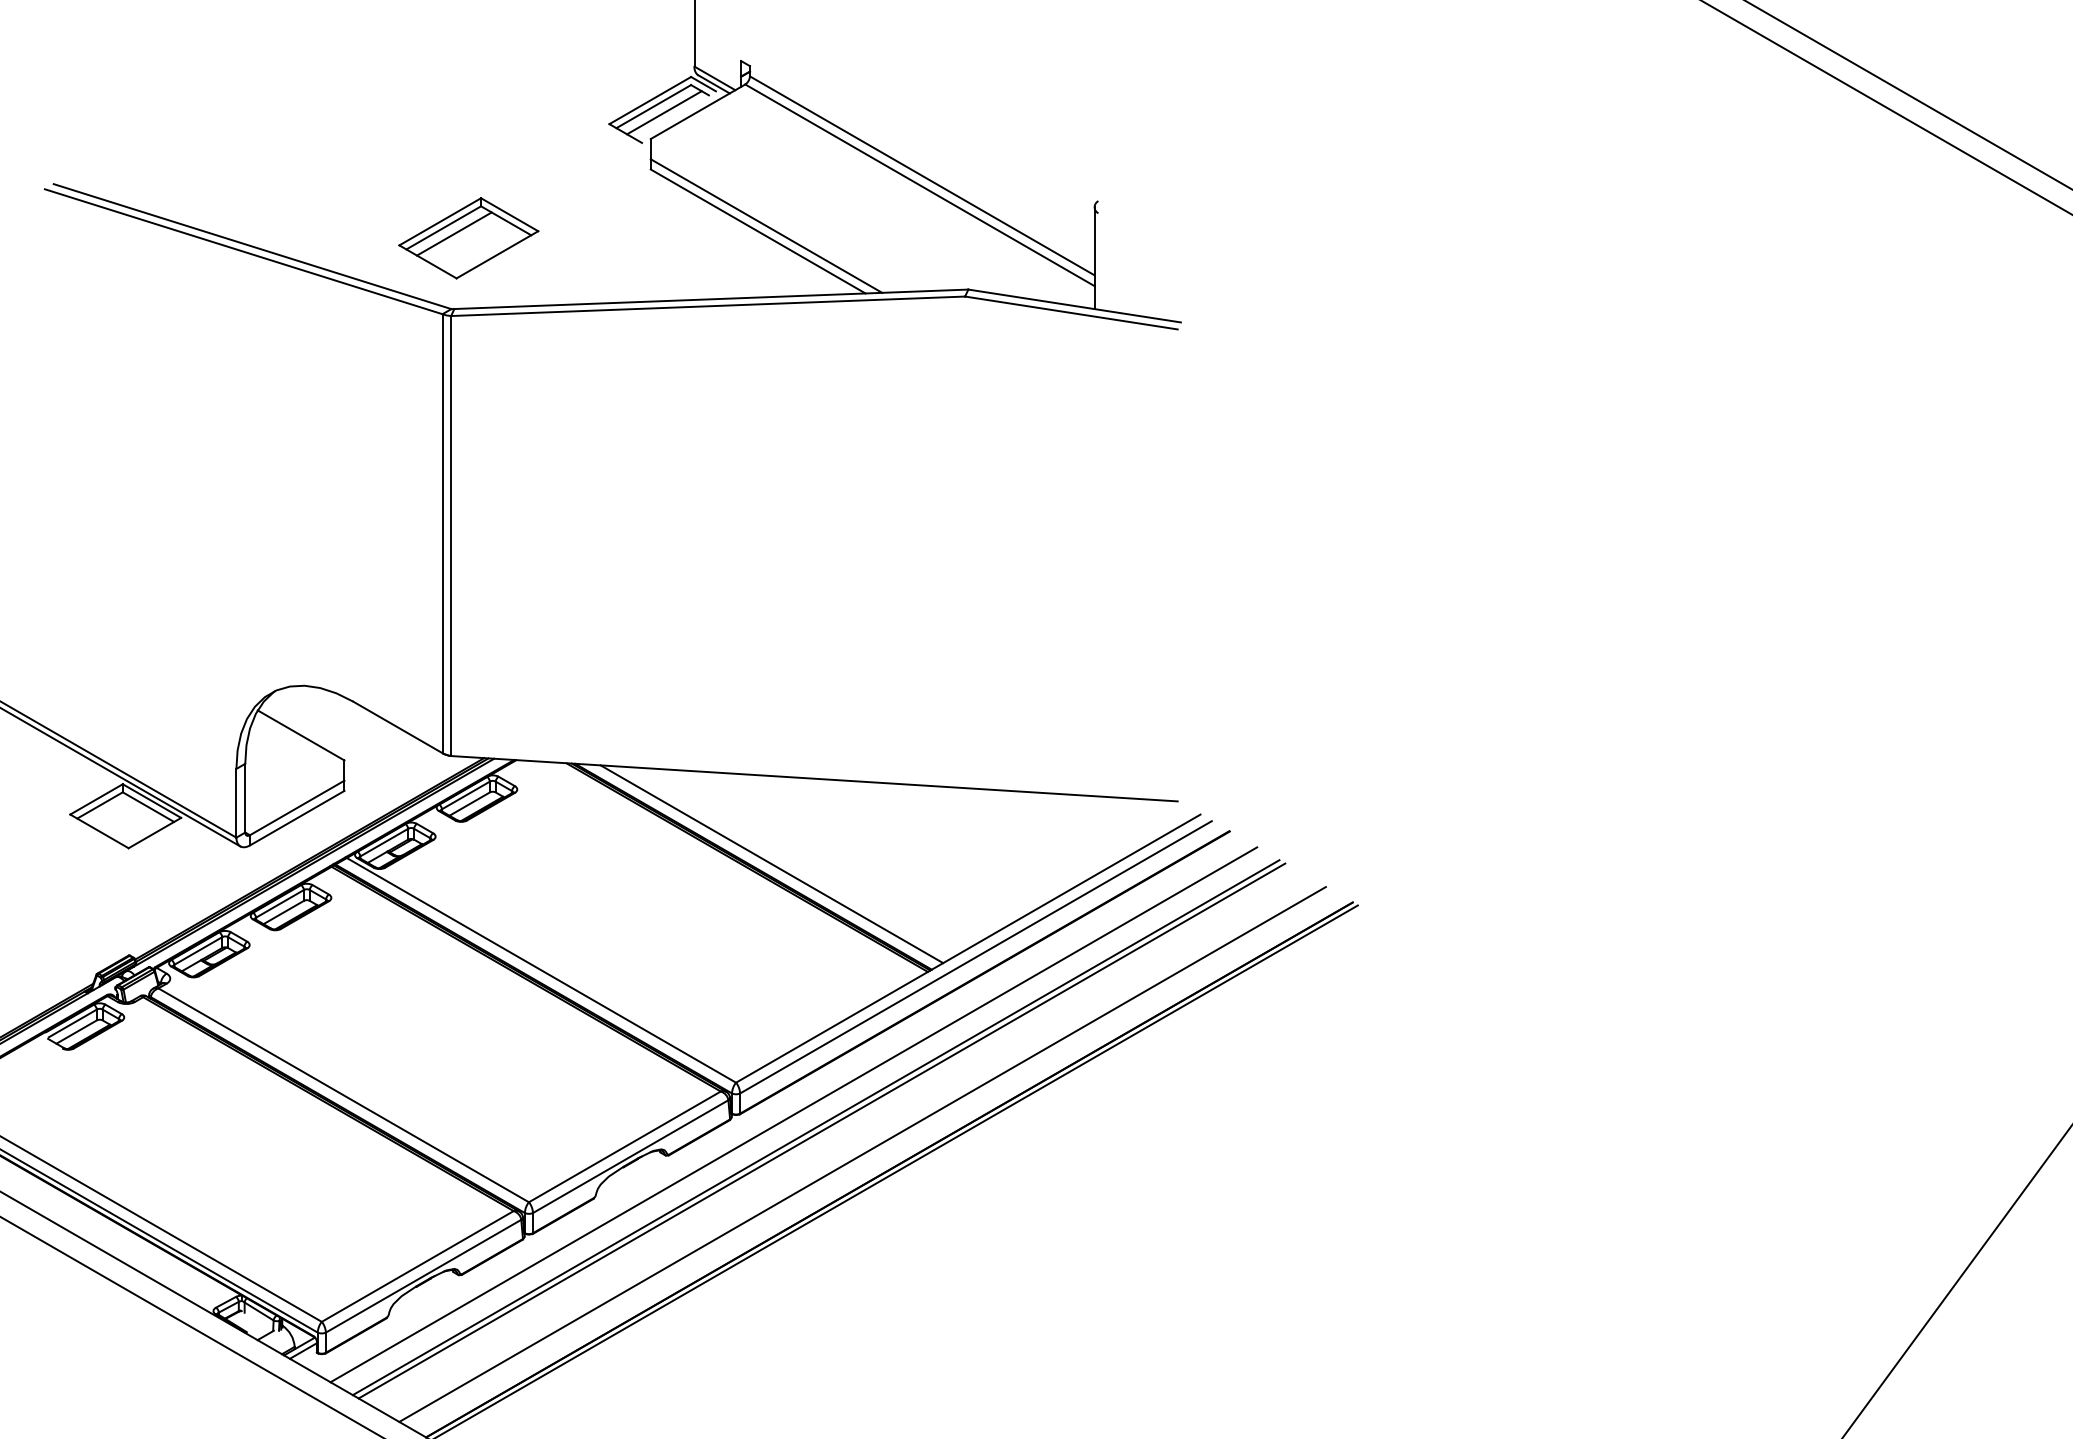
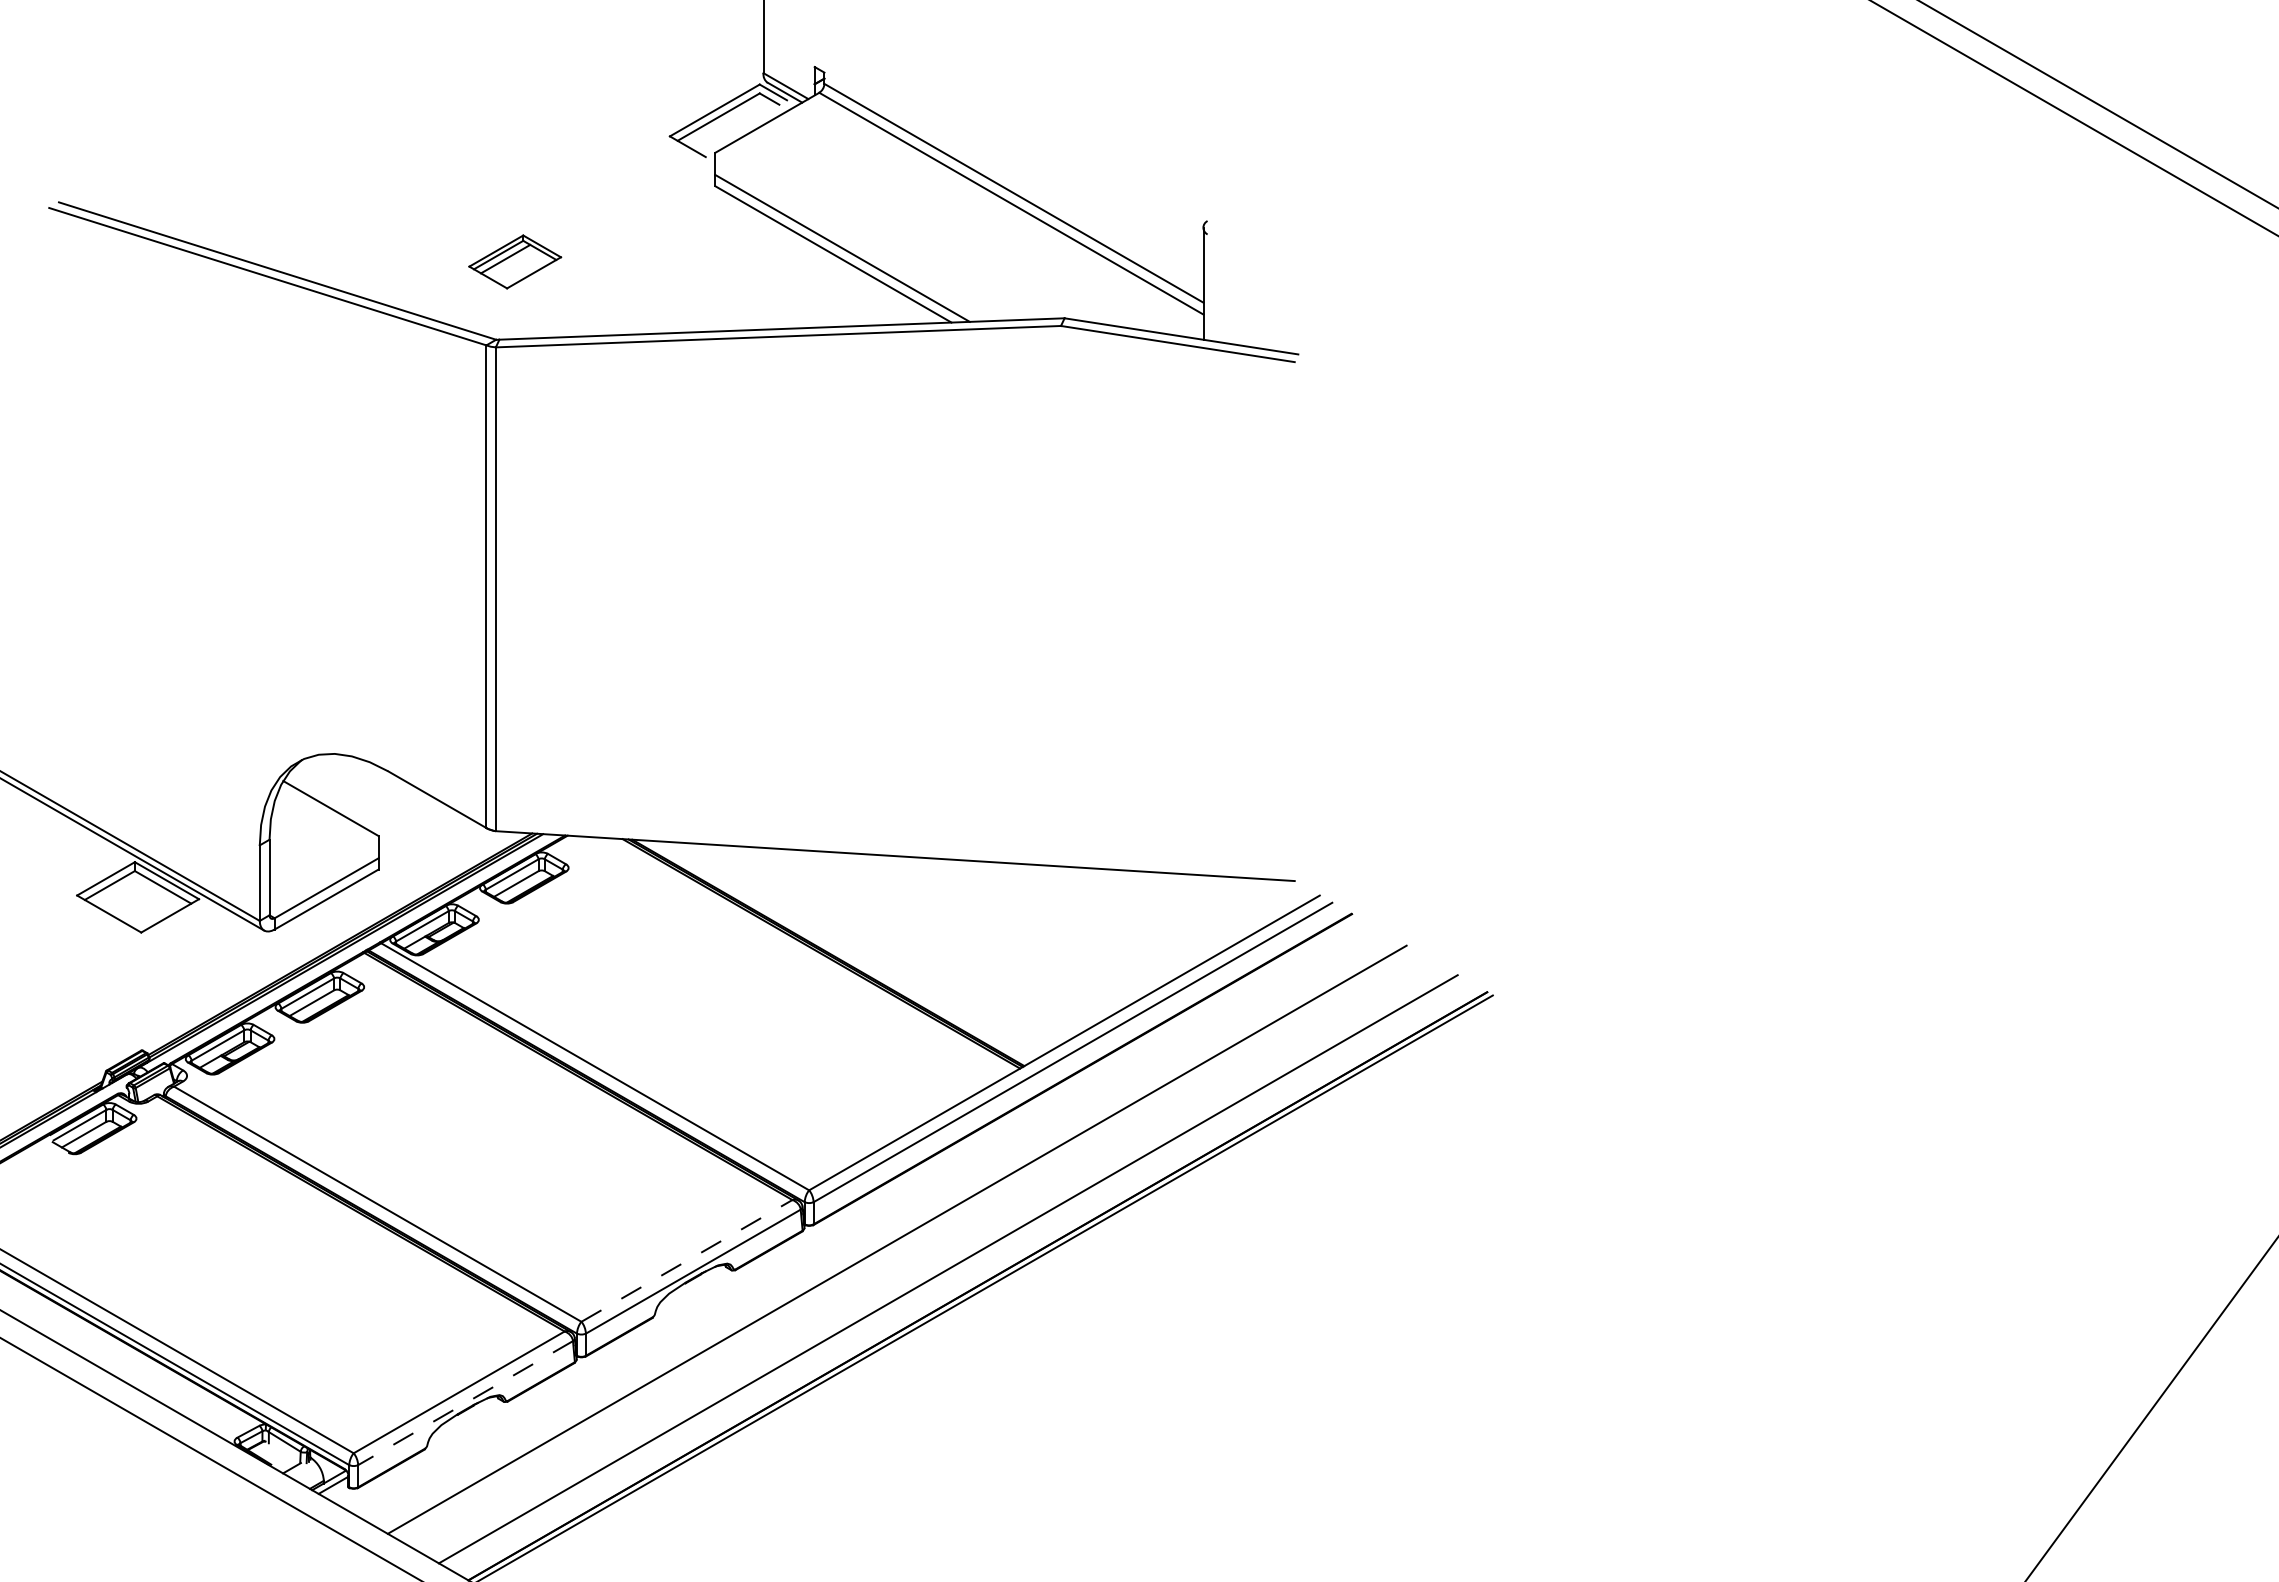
line: (664, 112) -> (730, 123), removed
part: (468, 237) -> (514, 261), size x0.6
line: (771, 863) -> (848, 949), removed
line: (793, 1114) -> (872, 1225), removed
line: (821, 1131) -> (903, 1243), removed
line: (624, 1146) -> (686, 1260), solid -> dashed
line: (423, 1276) -> (465, 1403), solid -> dashed

